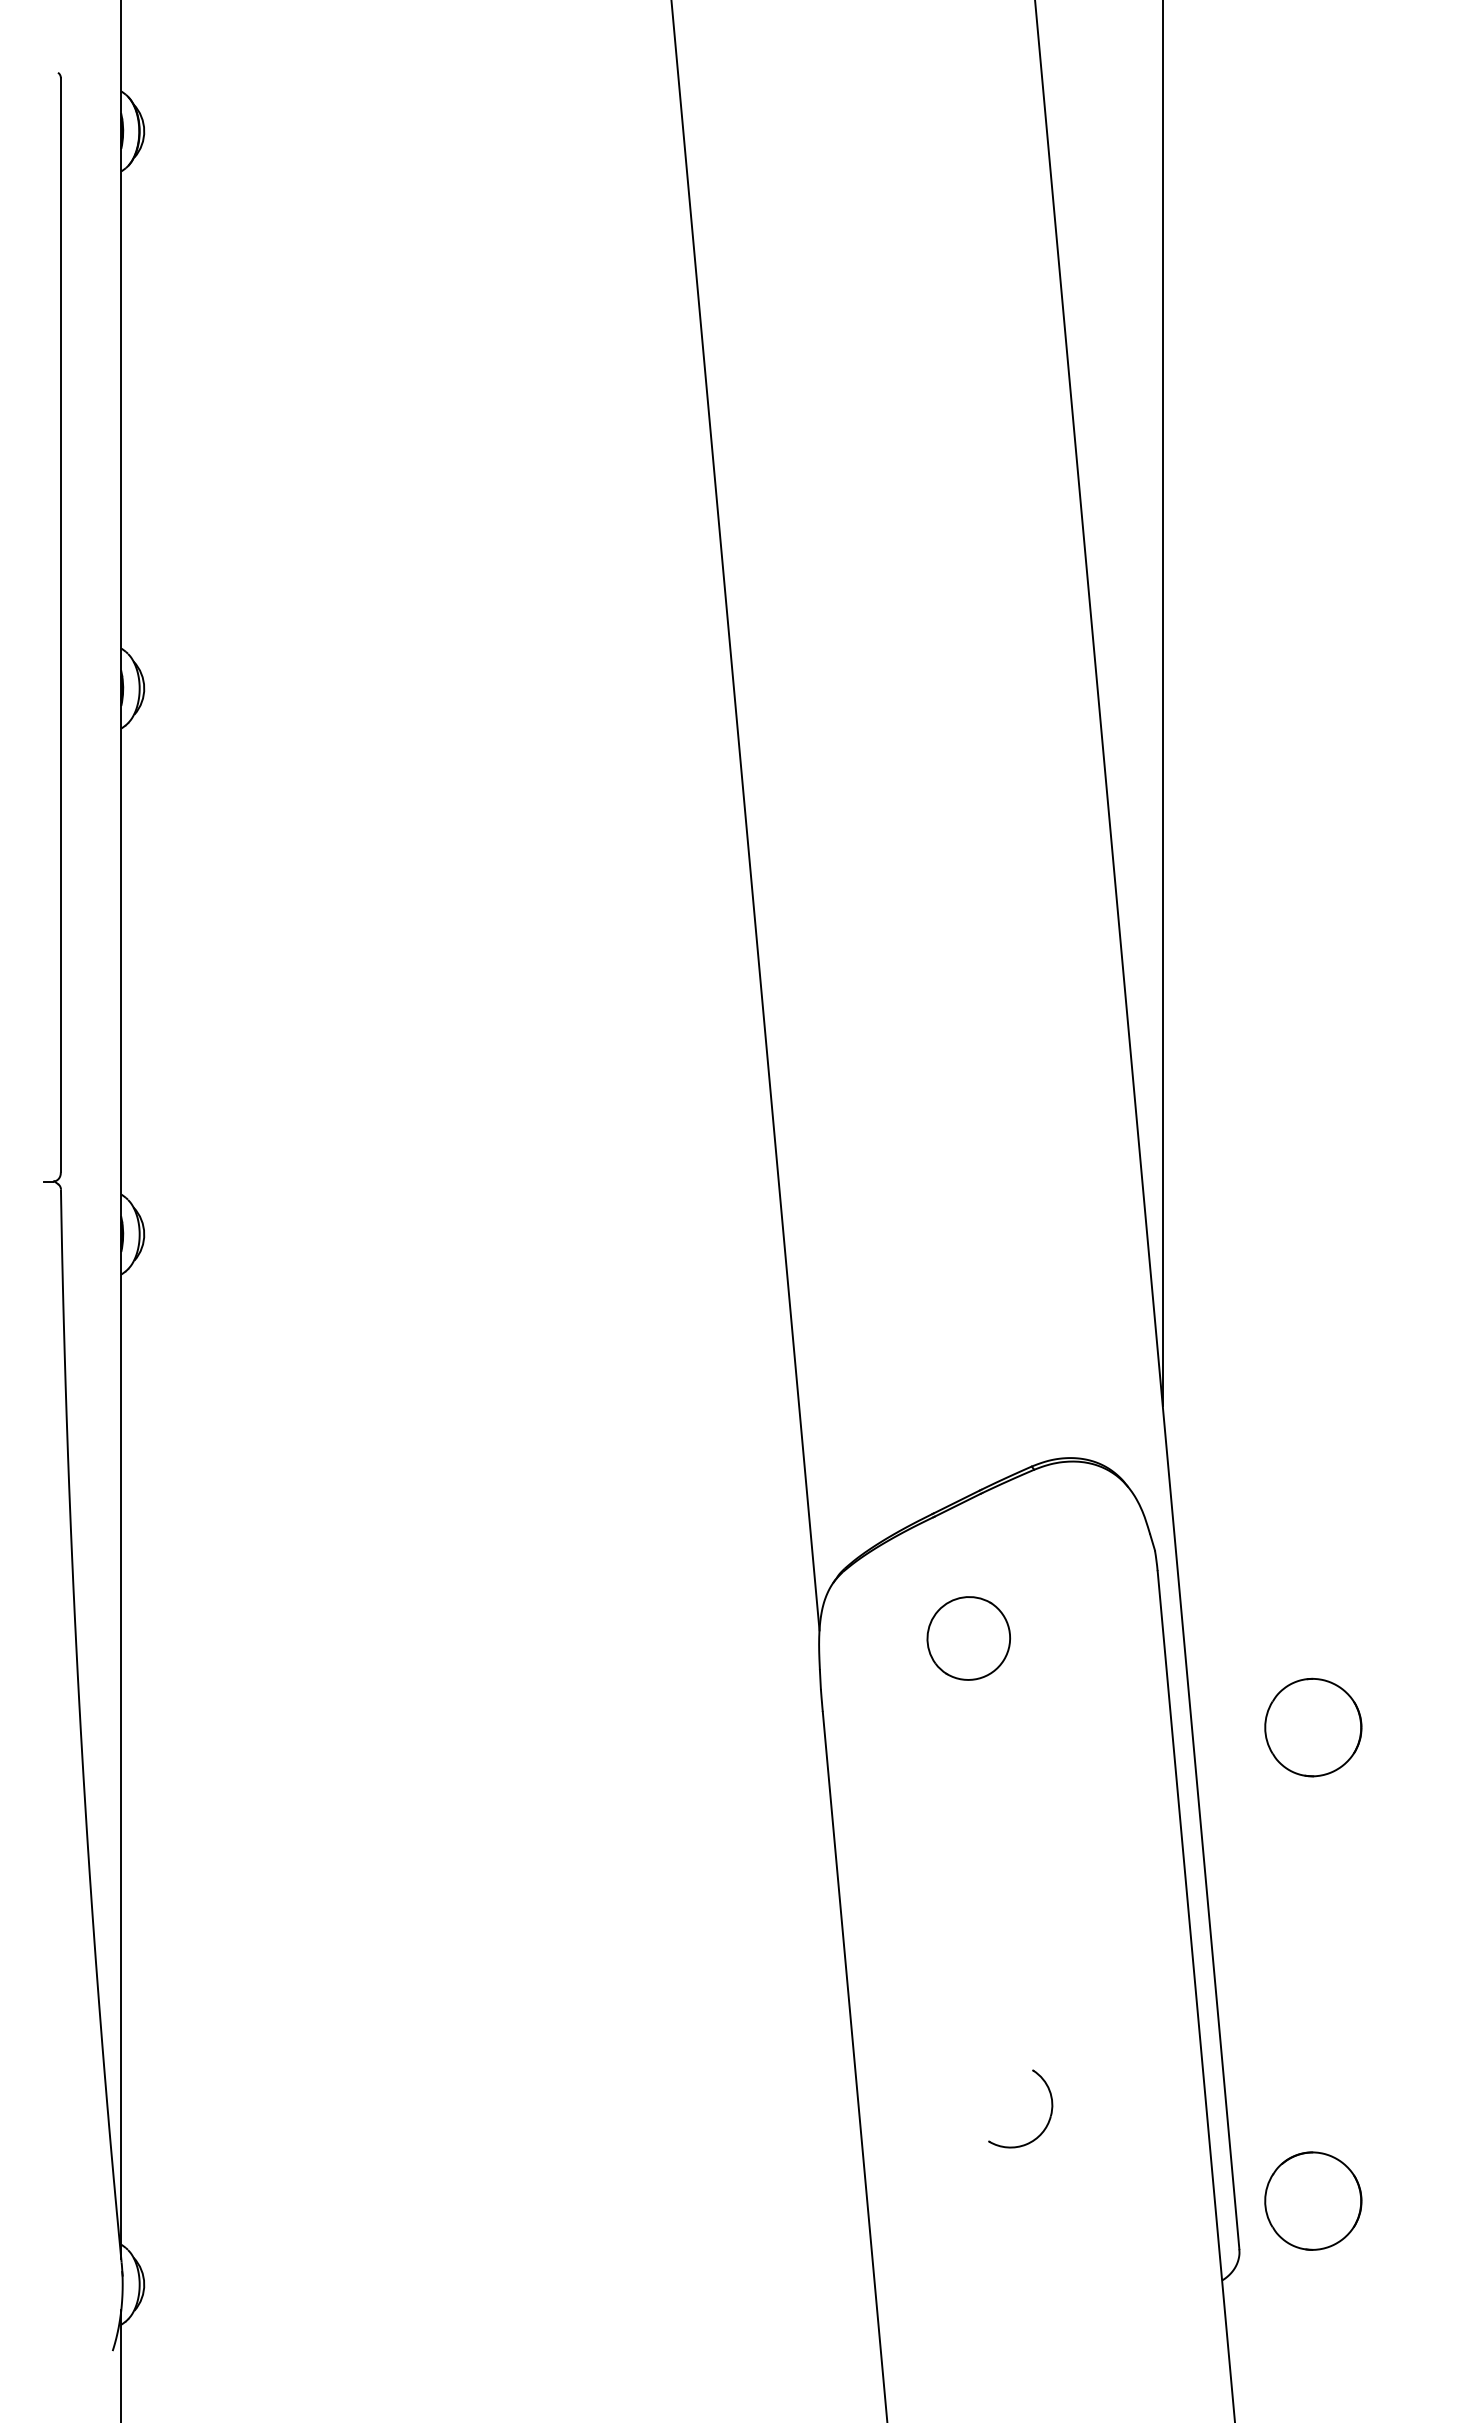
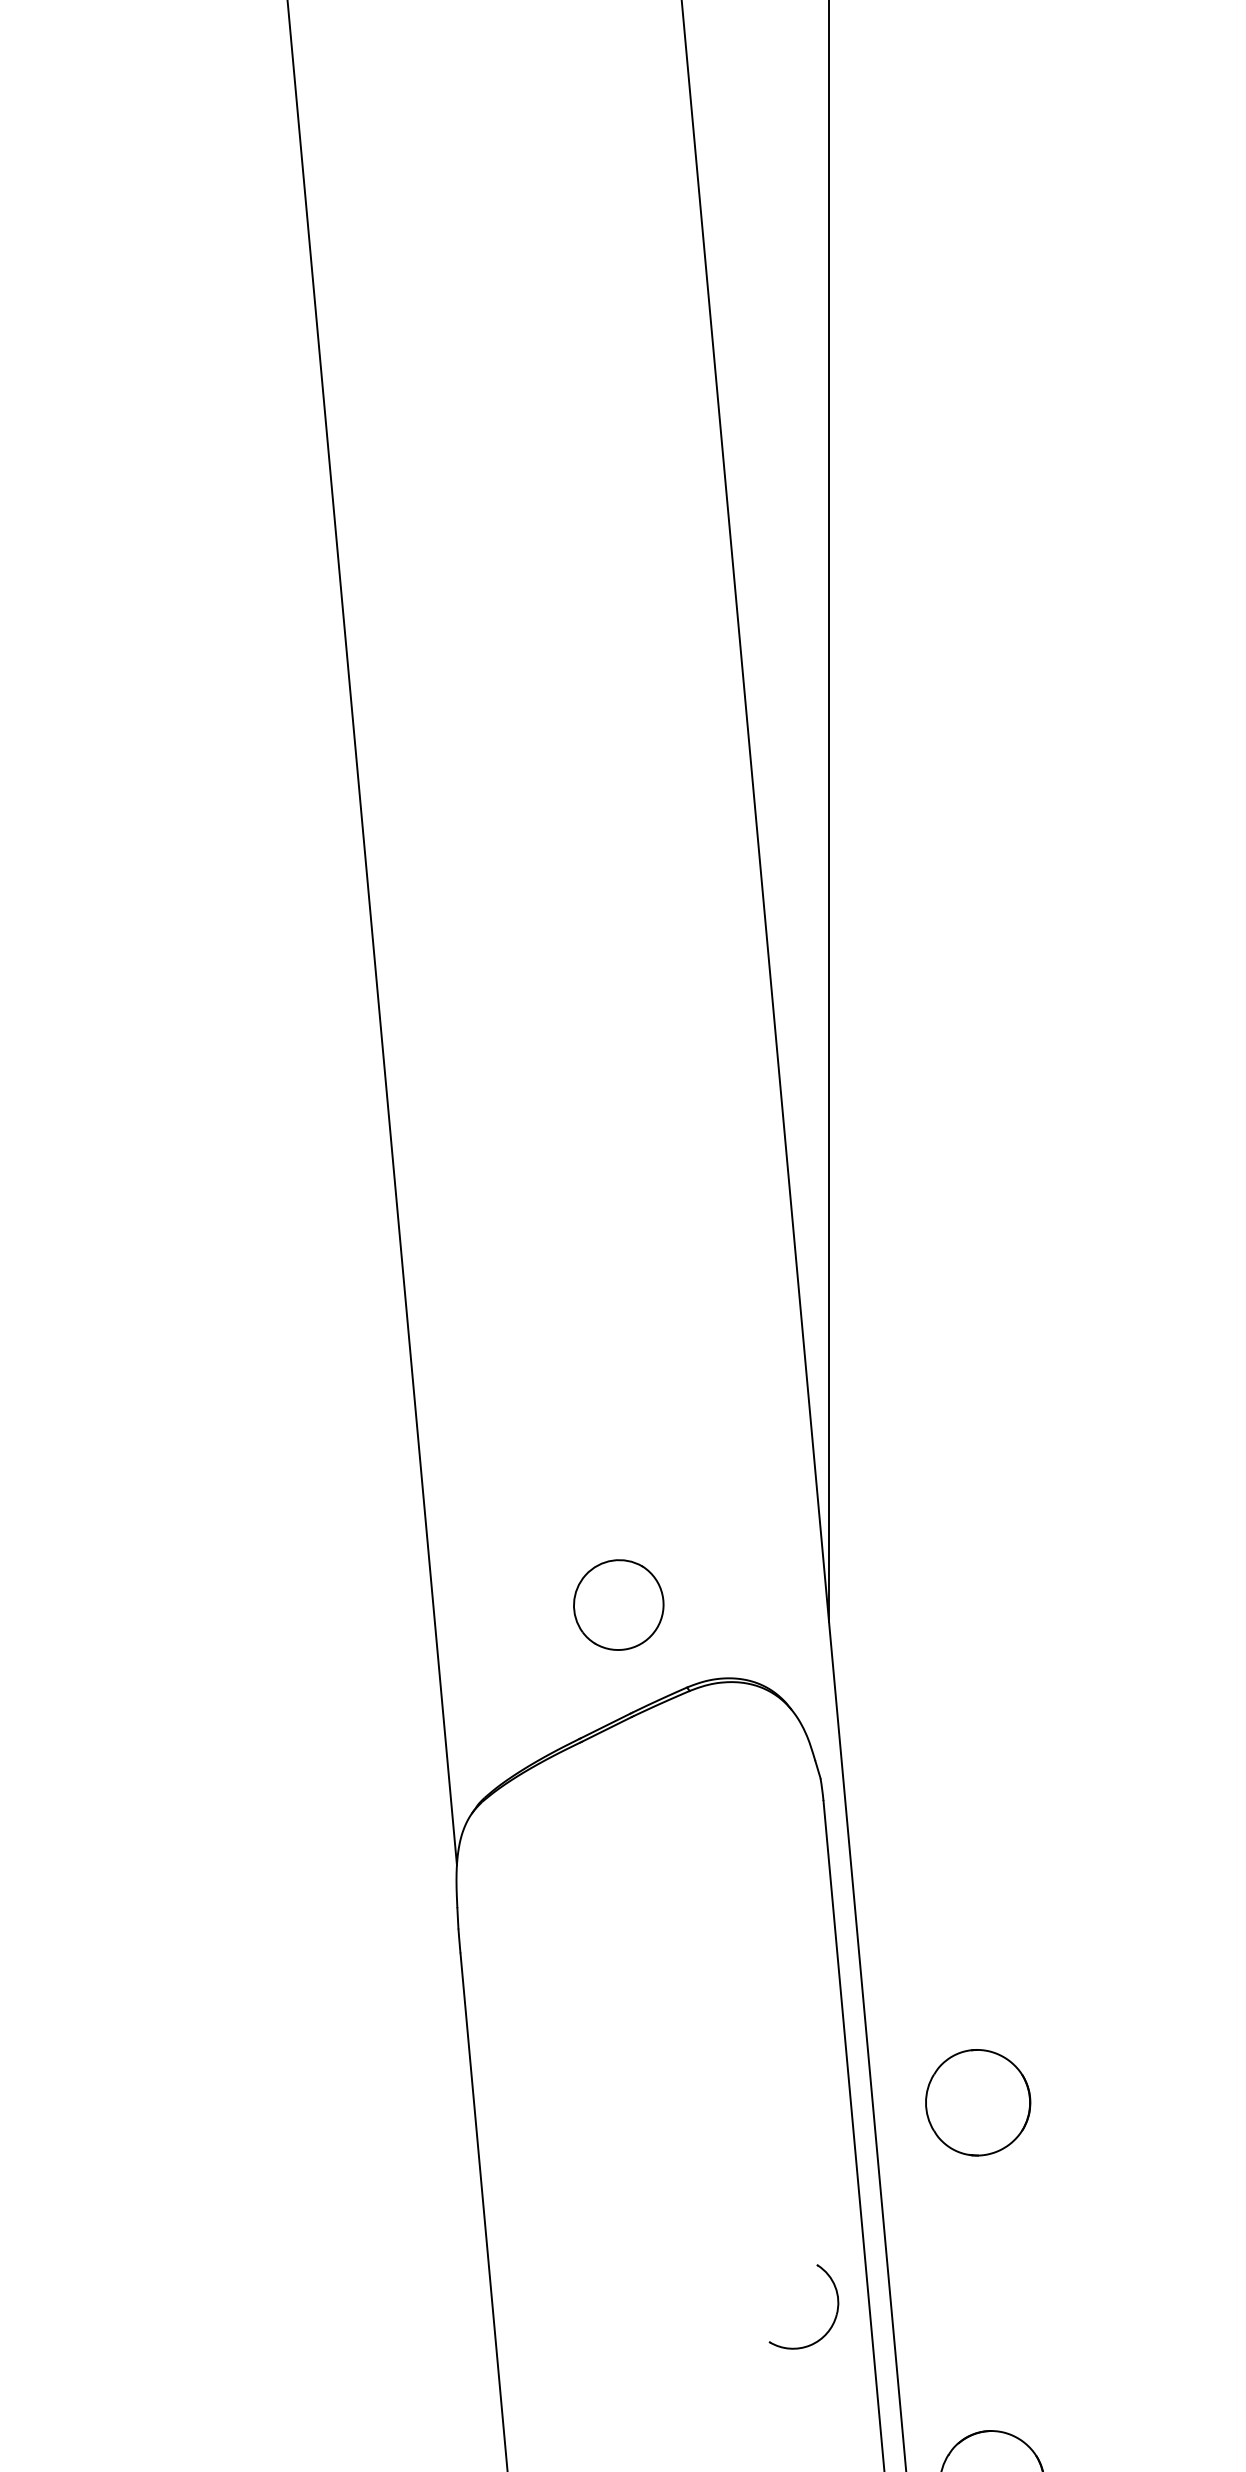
part: (968, 1638) -> (618, 1605), moved
part: (1313, 1727) -> (978, 2102), moved
part: (1049, 2116) -> (835, 2315), moved

